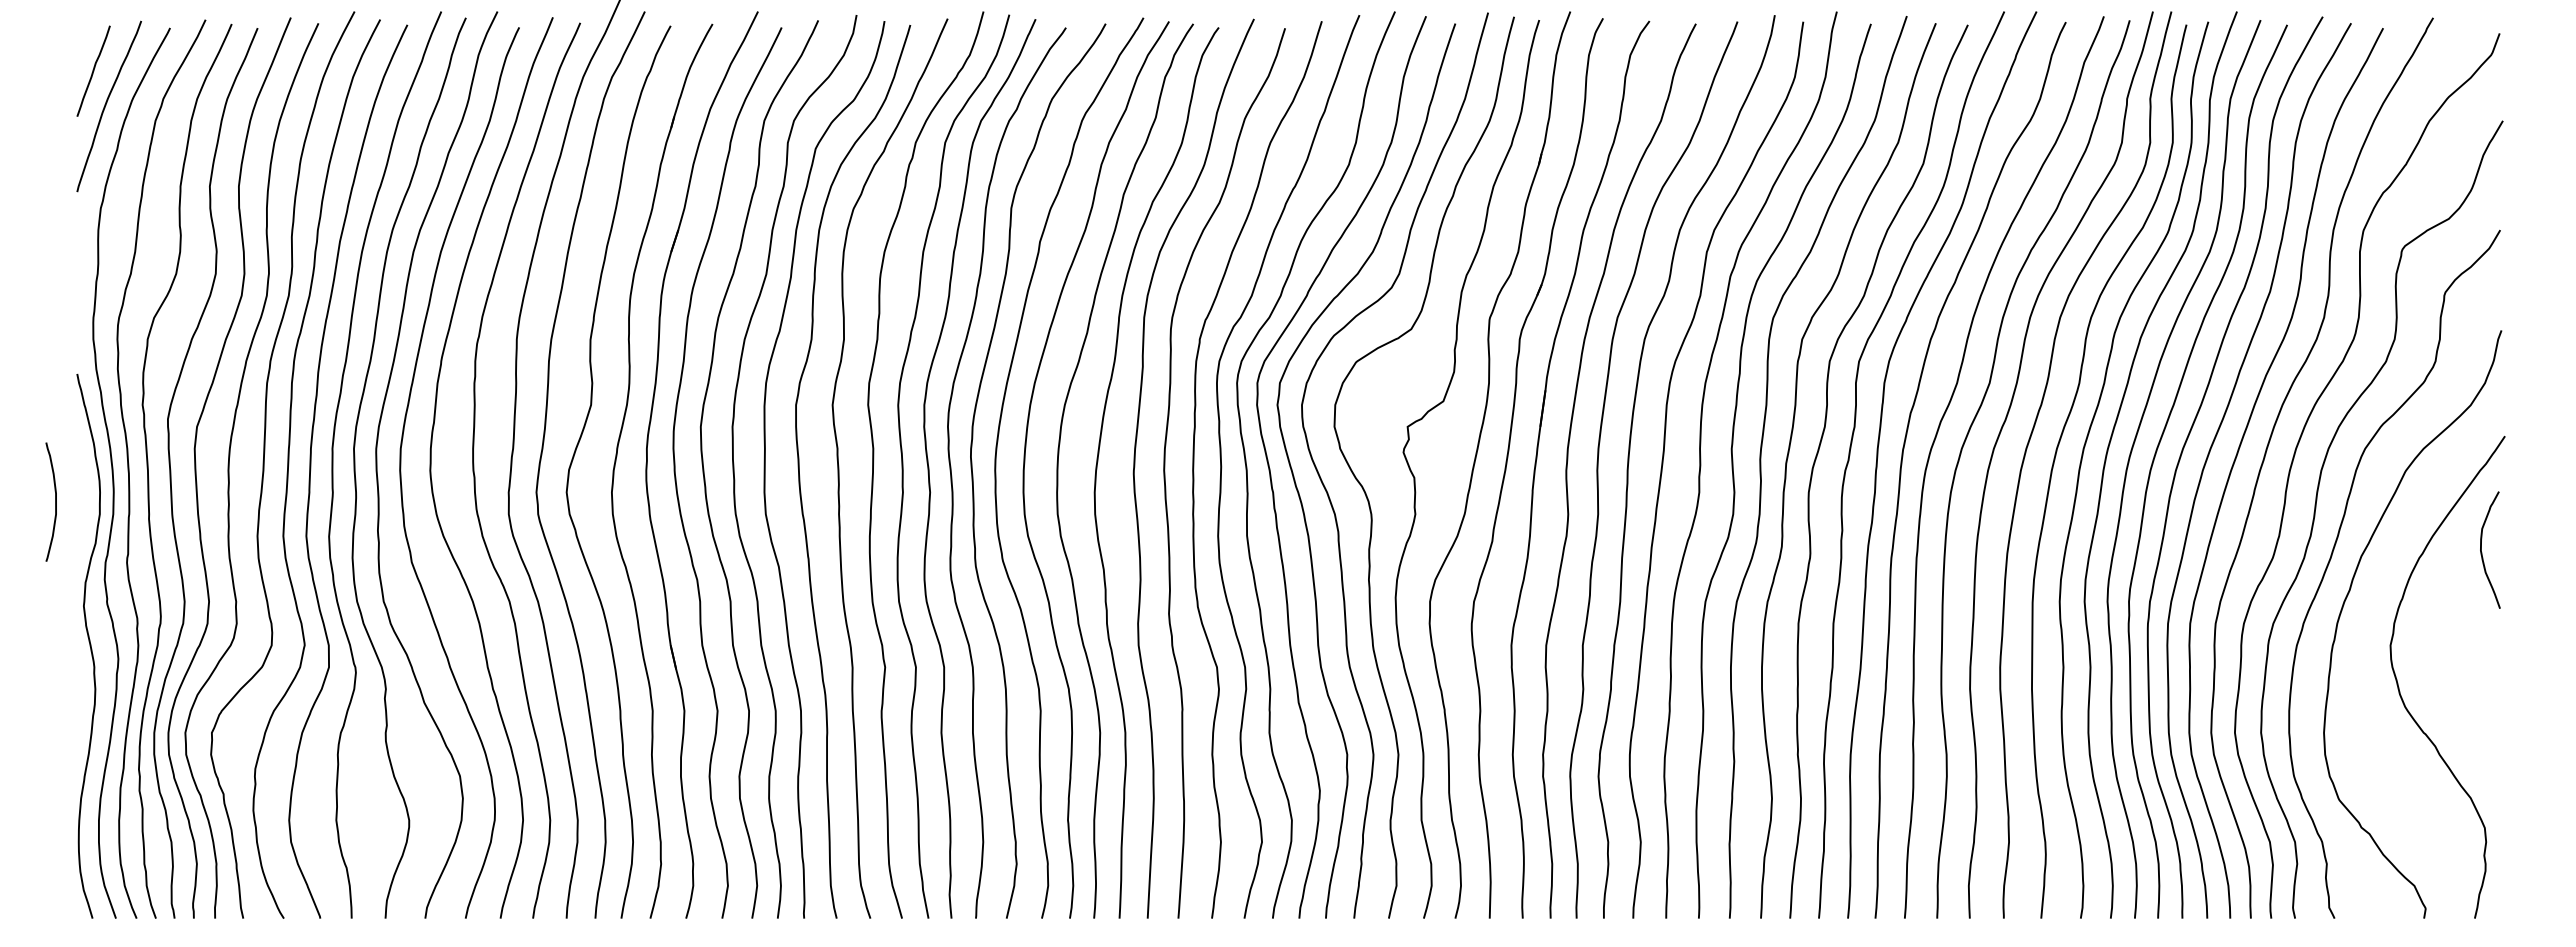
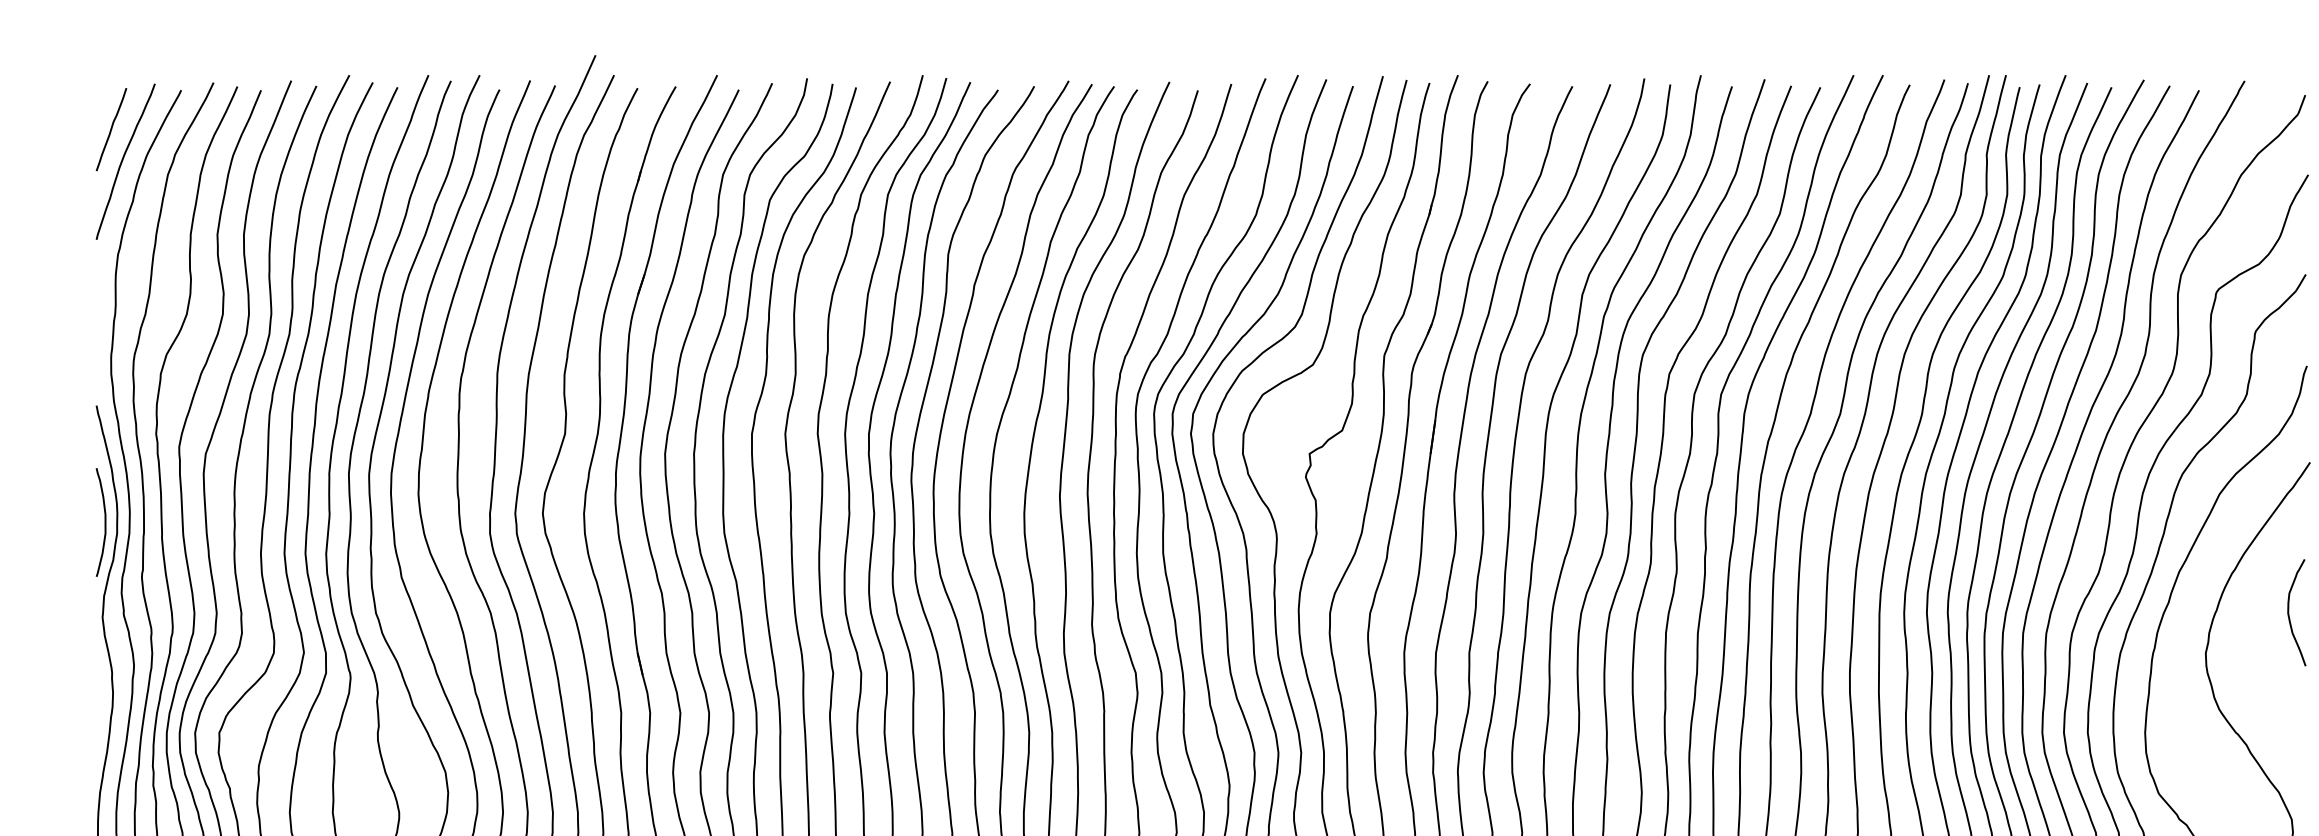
curve: (55, 501) -> (104, 521), moved
curve: (2482, 552) -> (2289, 614), moved

